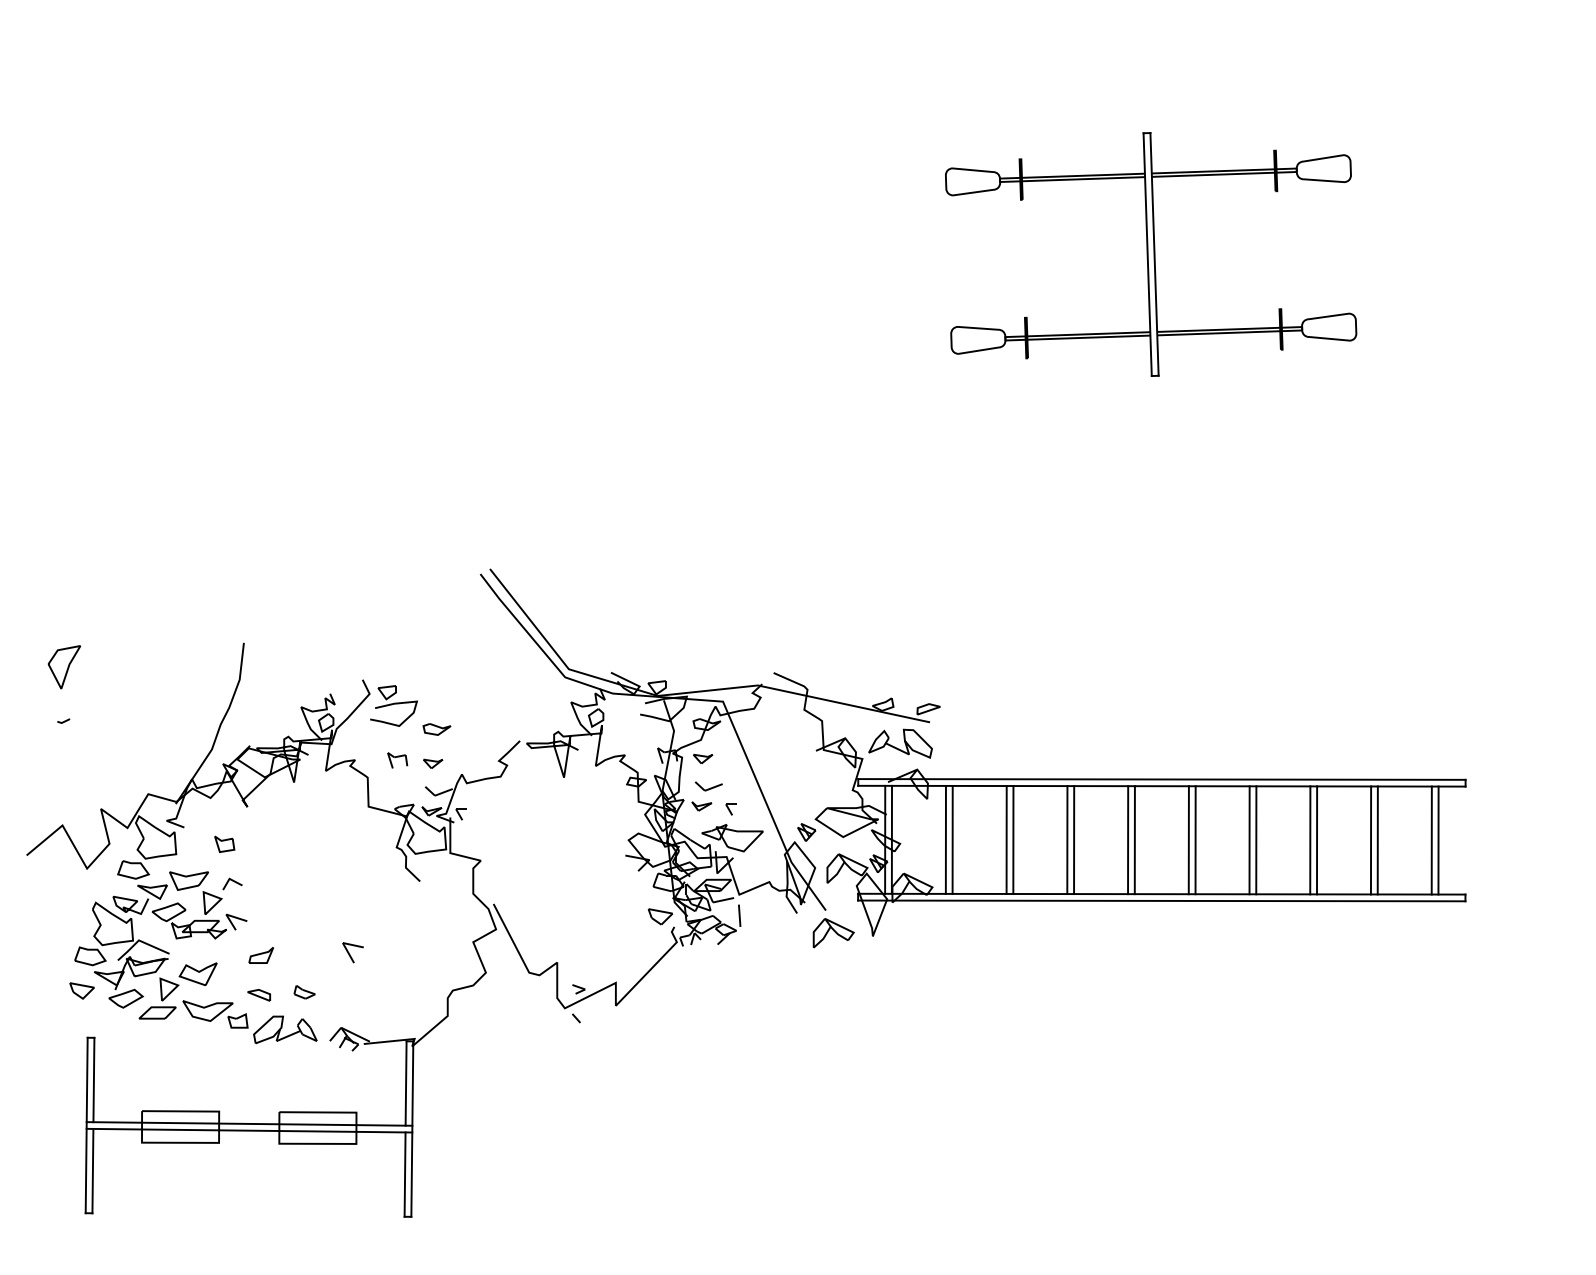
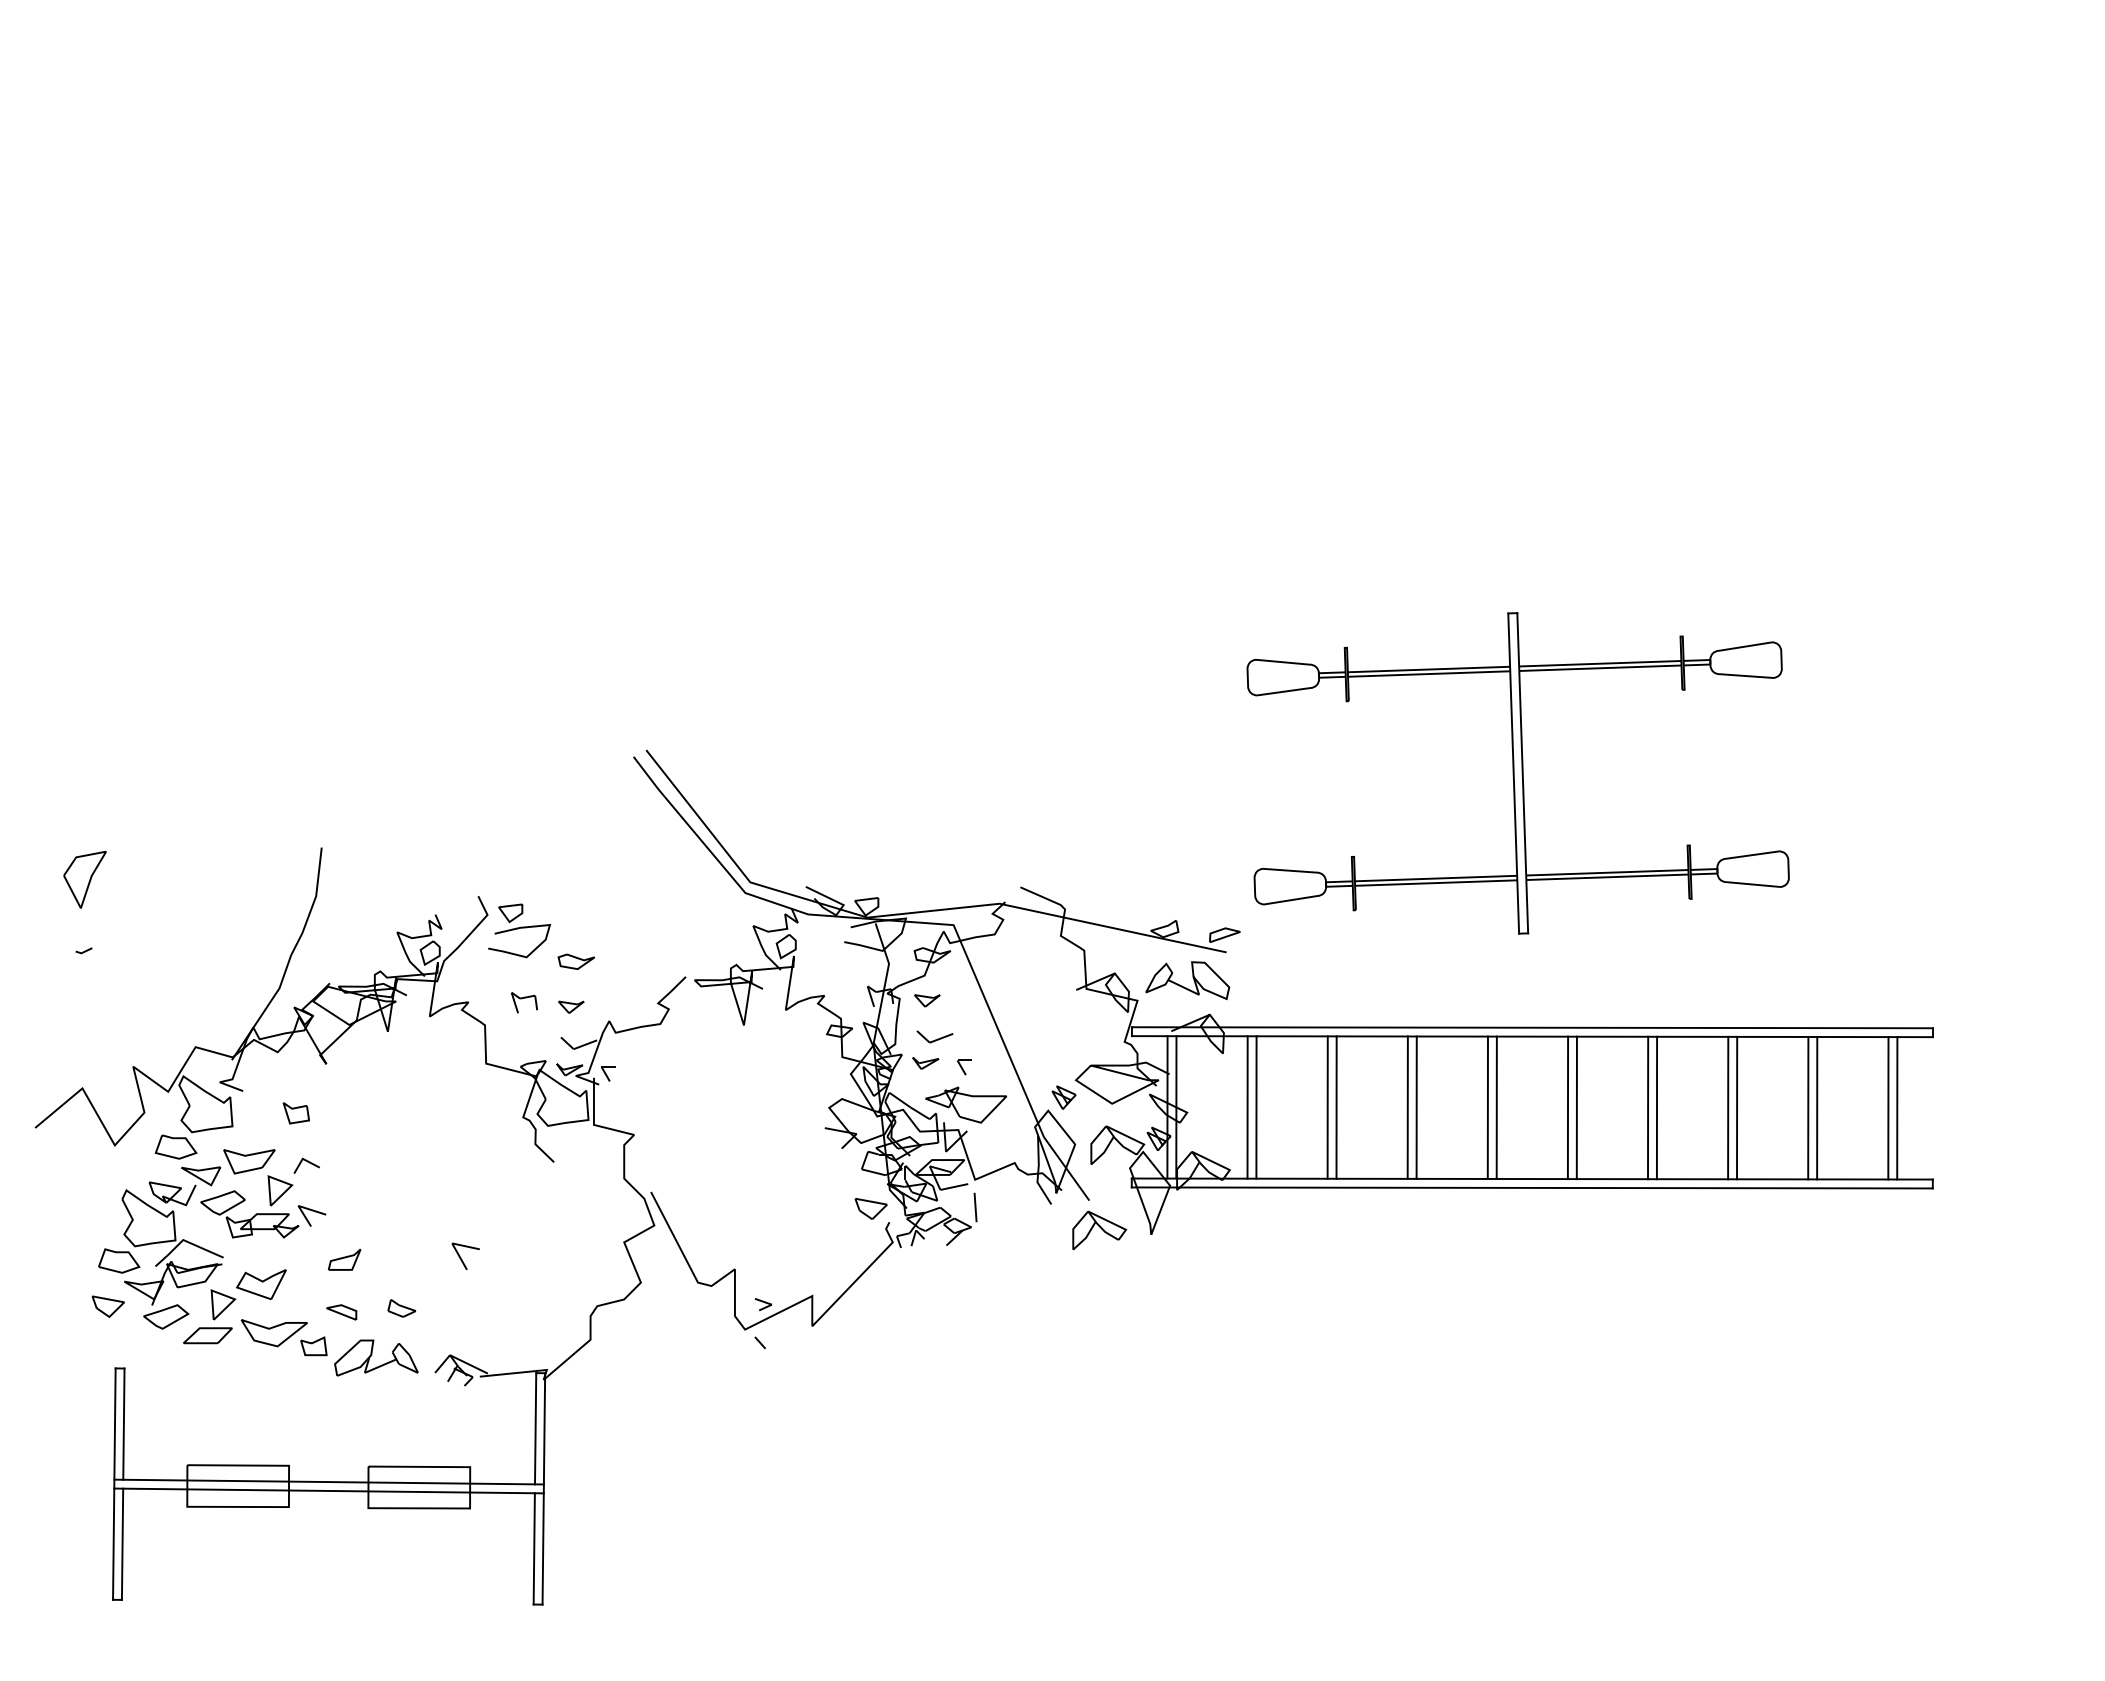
part: (1150, 254) -> (1517, 773), moved

